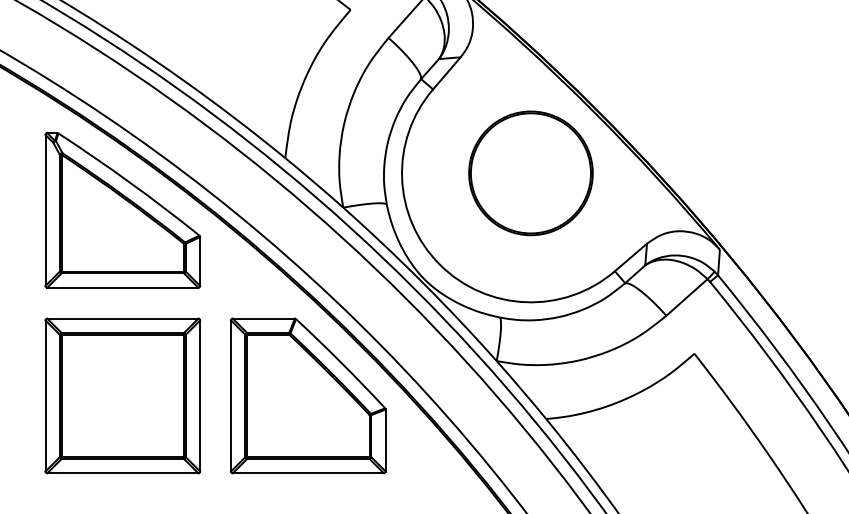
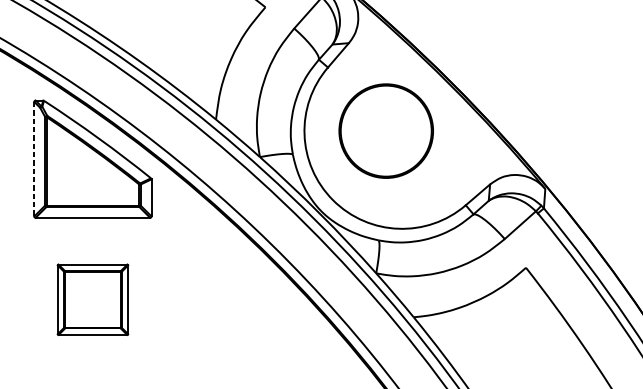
part: (530, 173) -> (385, 131), moved
line: (45, 210) -> (34, 159), solid -> dashed
part: (122, 395) -> (92, 299), size x0.6
part: (308, 395) -> (233, 299), removed

